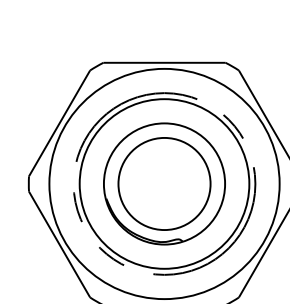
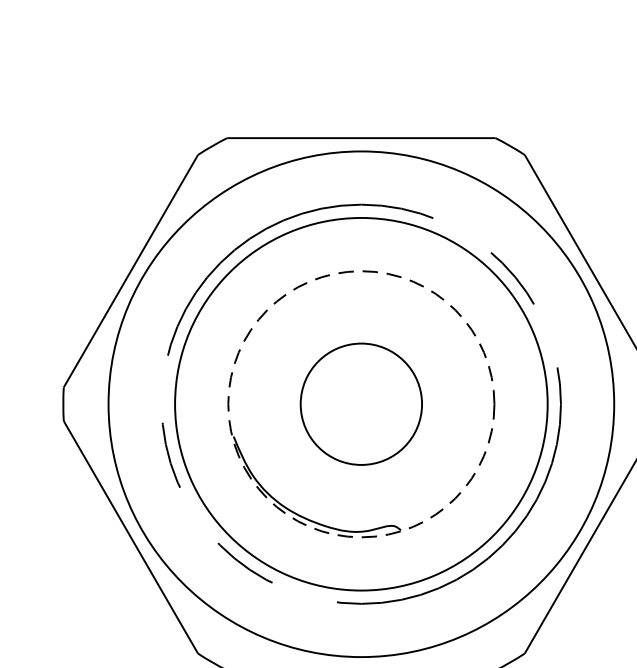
circle: (164, 183) -> (361, 403), size x0.6
circle: (164, 183) -> (361, 403), solid -> dashed

